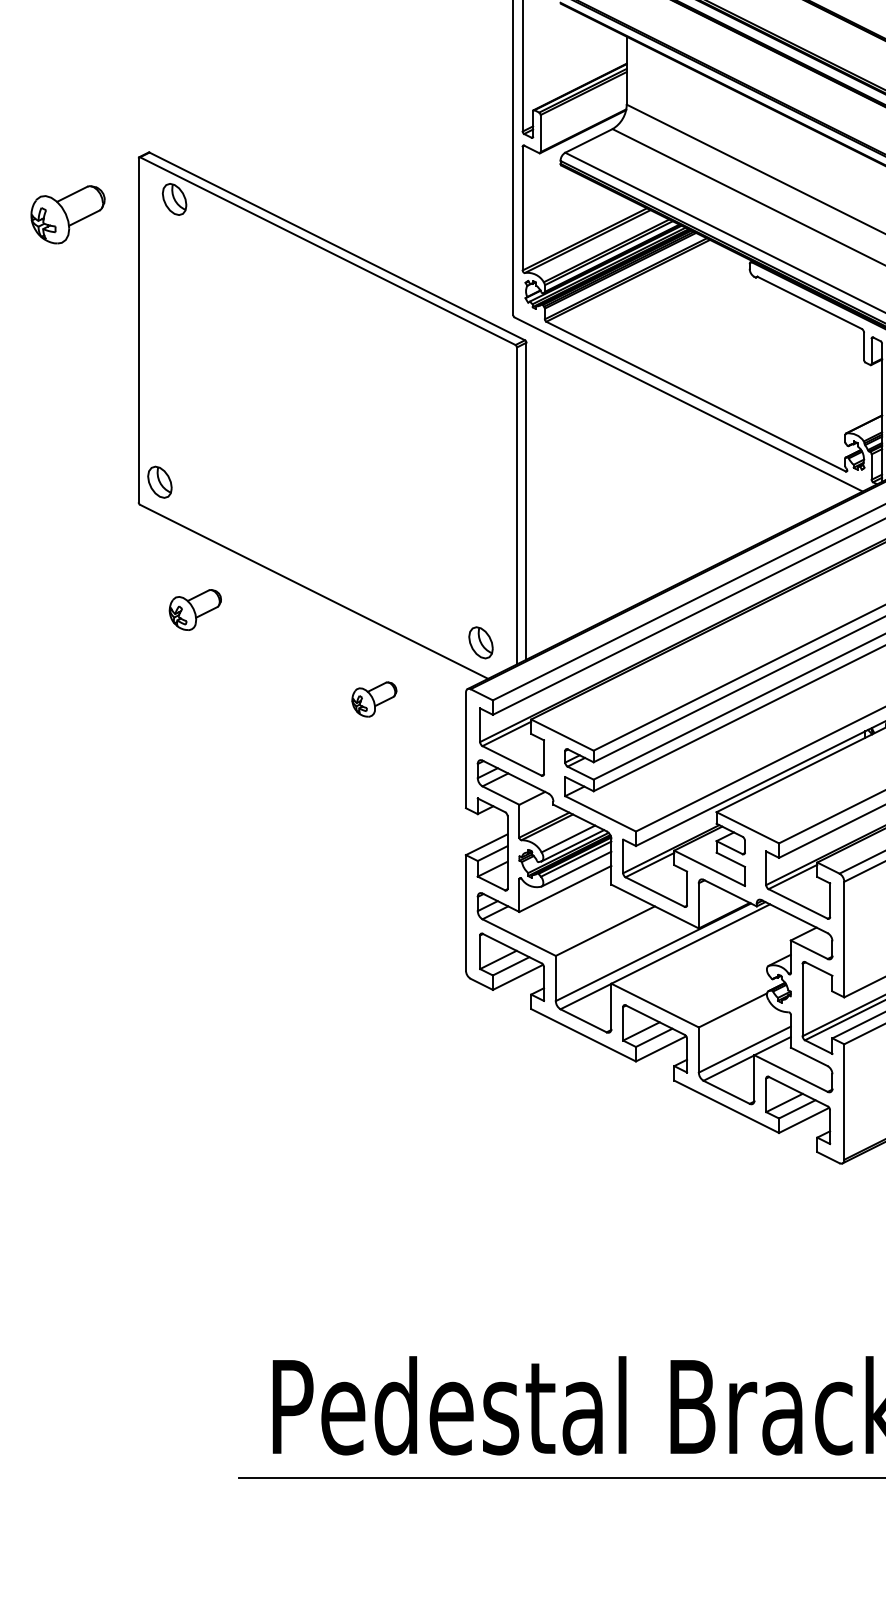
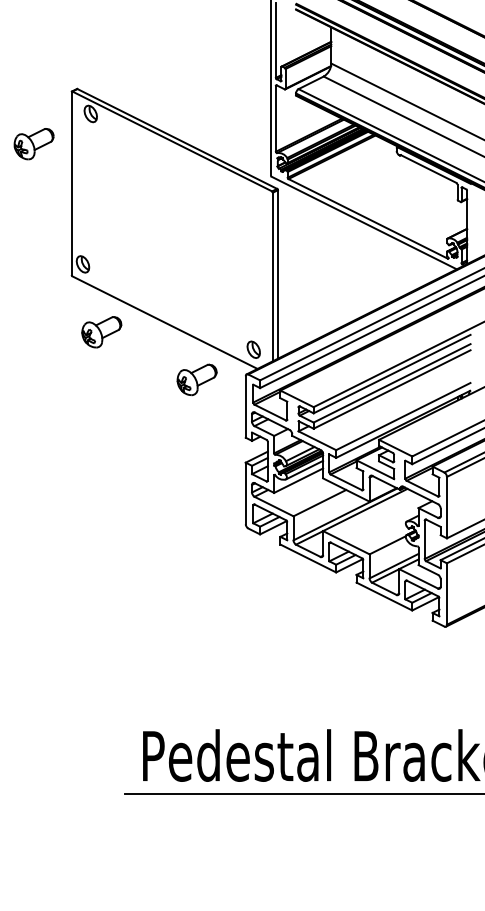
part: (66, 215) -> (33, 144), moved
part: (194, 610) -> (101, 332), size x1.43
part: (373, 698) -> (196, 379), size x1.67

